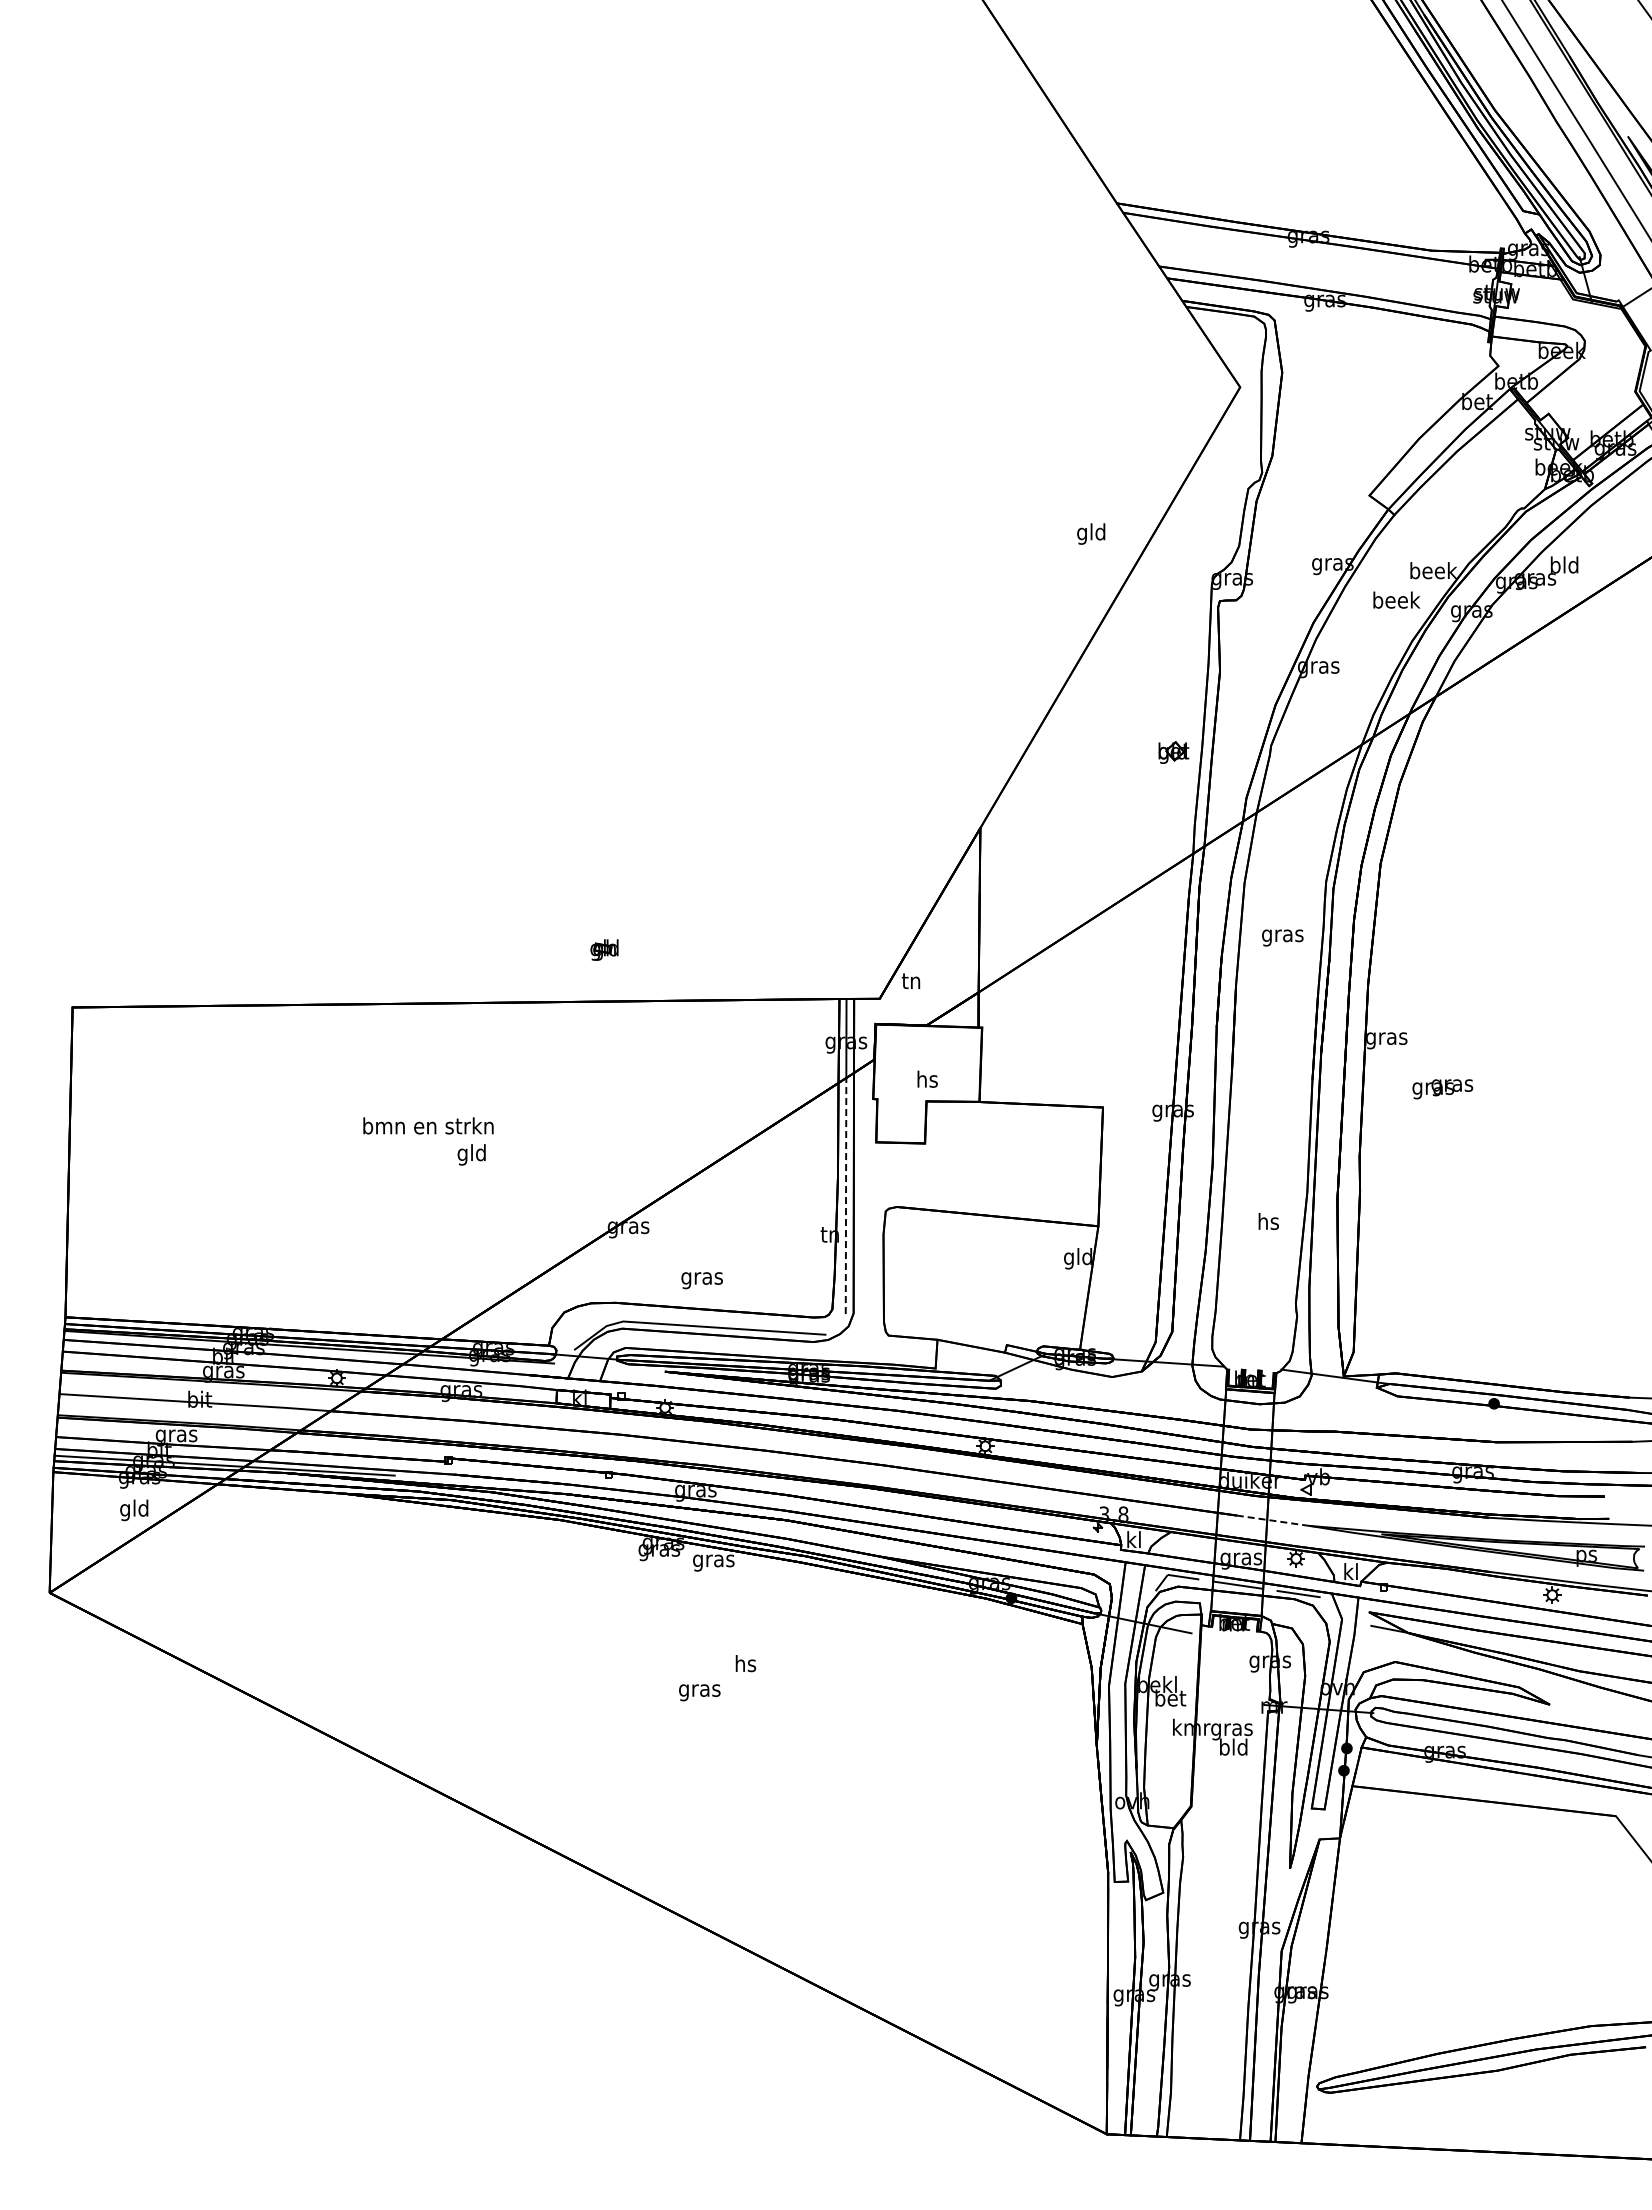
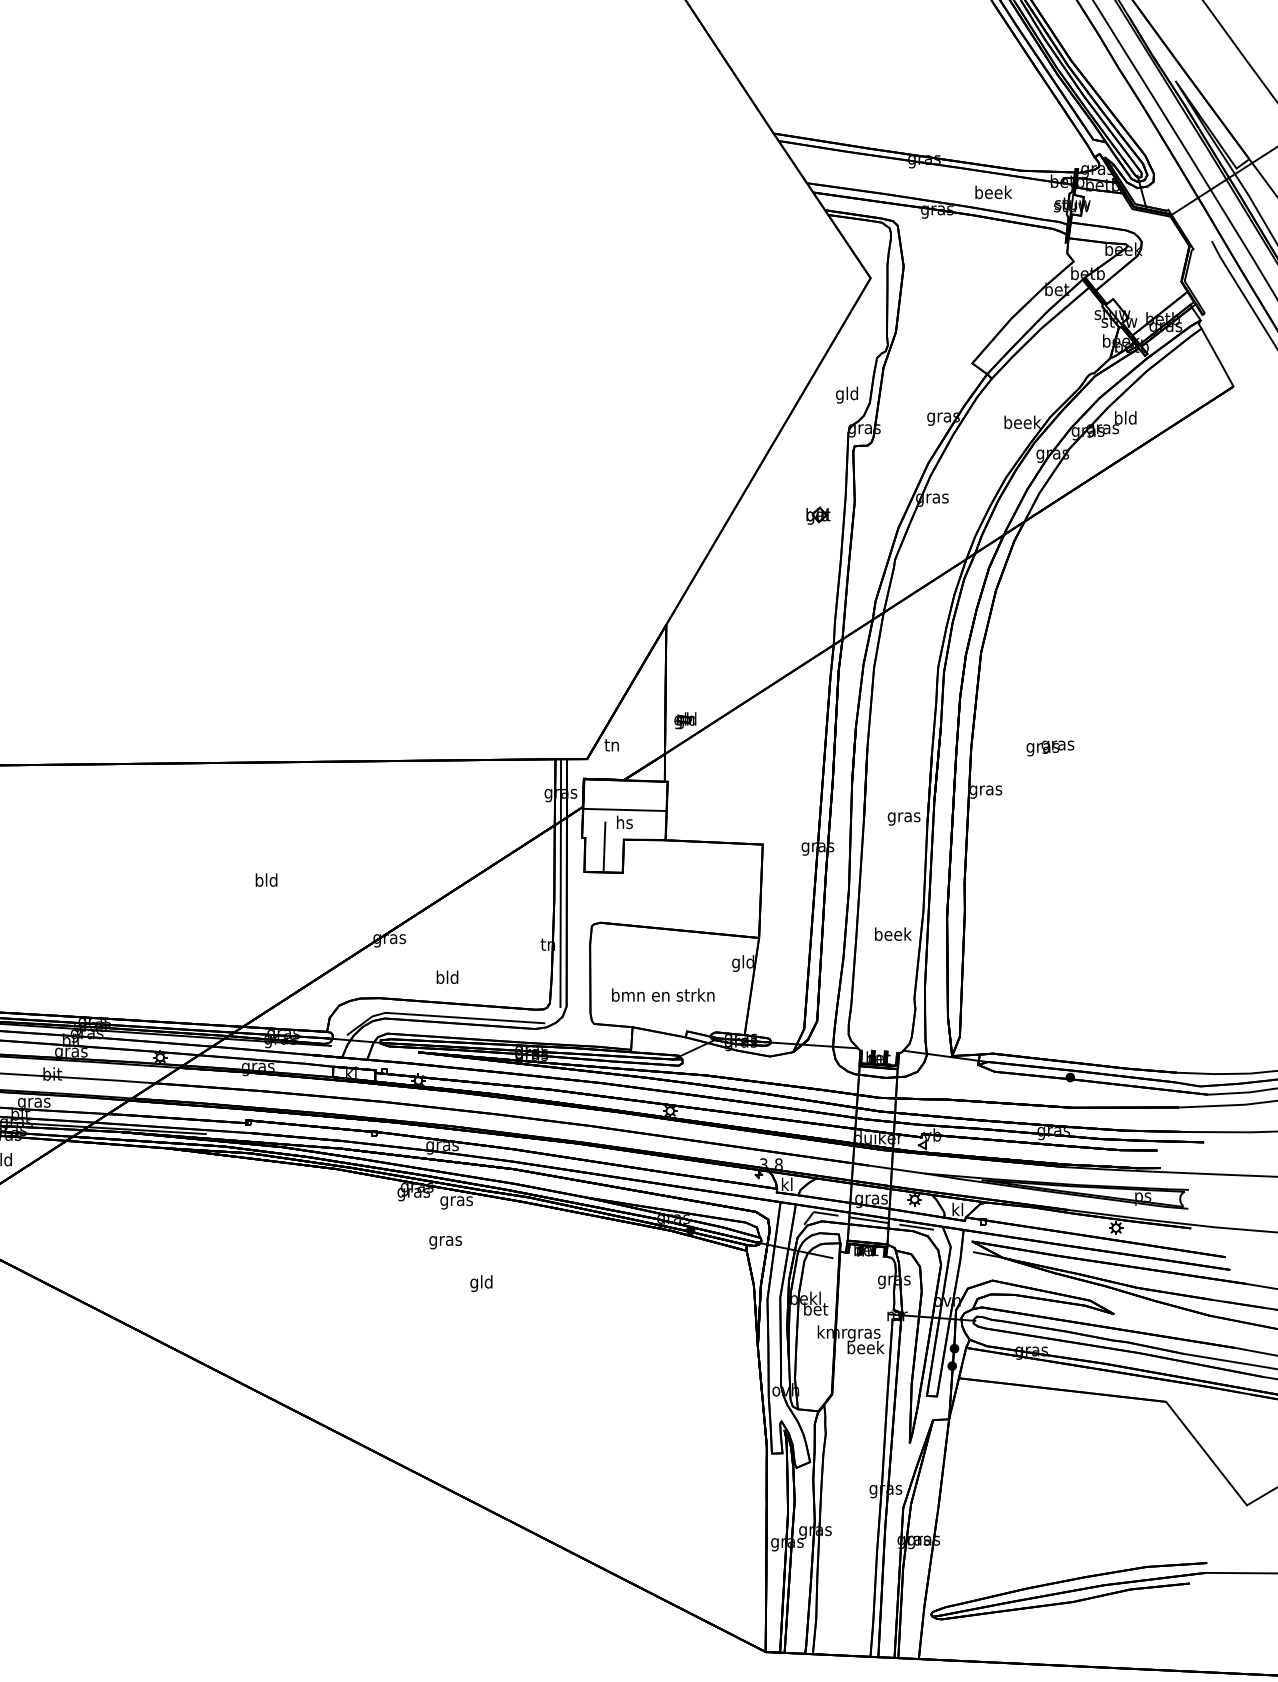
text: (1091, 533) -> (847, 394), moved
text: (1396, 599) -> (993, 191), moved
part: (1173, 752) -> (818, 515), moved
text: (1282, 937) -> (903, 818), moved
part: (604, 949) -> (685, 720), moved
line: (927, 1063) -> (624, 809), added
text: (1442, 1089) -> (1050, 748), moved
line: (901, 1110) -> (604, 846), added
text: (428, 1125) -> (663, 994), moved
text: (462, 1154) -> (259, 881), gld -> bld
line: (846, 1195) -> (561, 913), dashed -> solid
text: (1268, 1221) -> (892, 934), hs -> beek
text: (701, 1278) -> (447, 979), gras -> bld
line: (1272, 1520) -> (896, 1169), dashed -> solid
text: (745, 1665) -> (481, 1283), hs -> gld
text: (699, 1692) -> (445, 1242), moved
text: (1234, 1746) -> (866, 1347), bld -> beek

